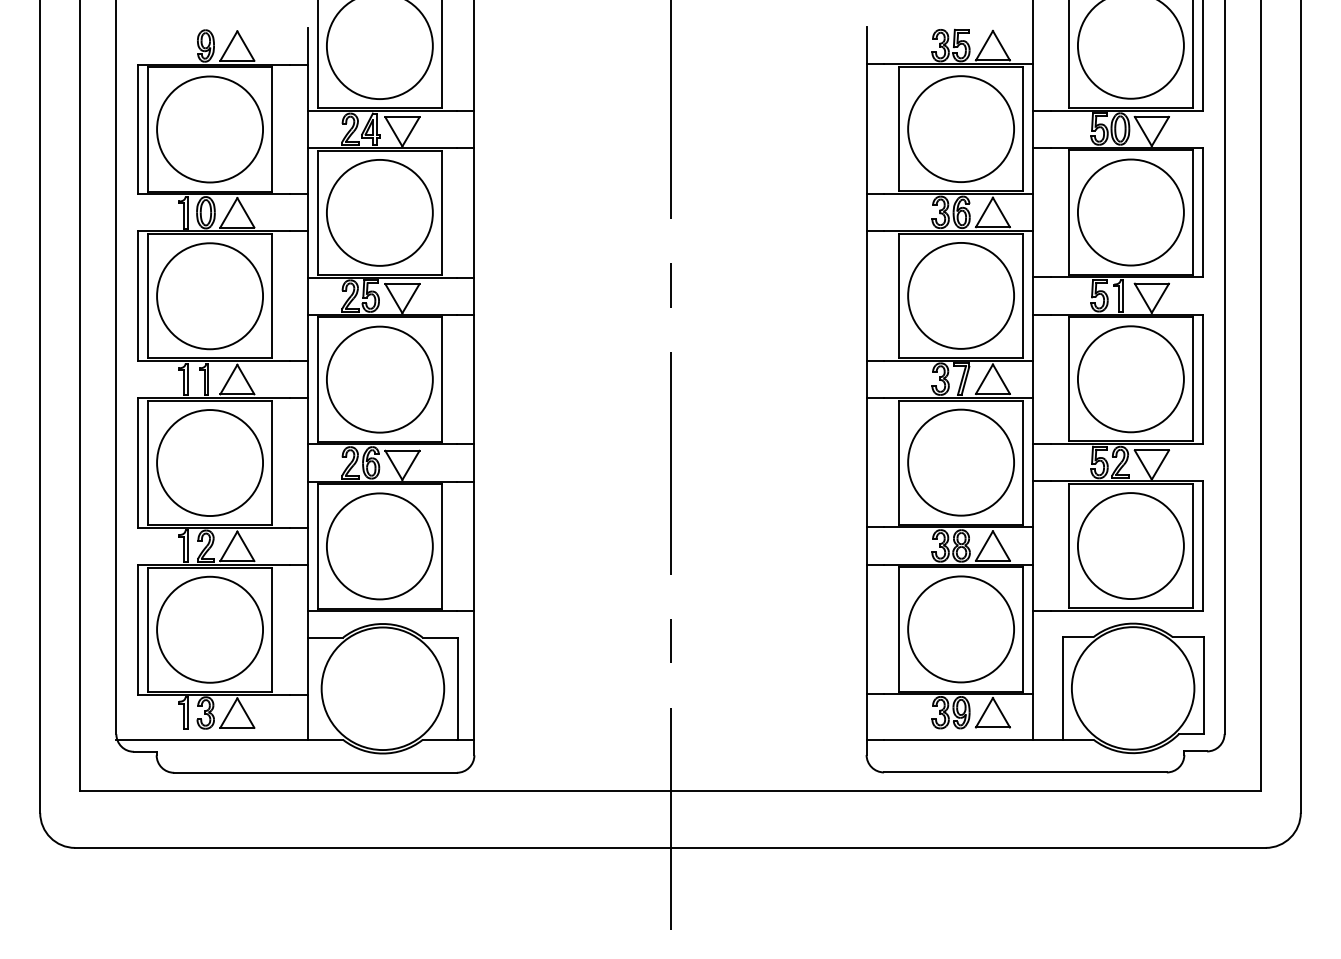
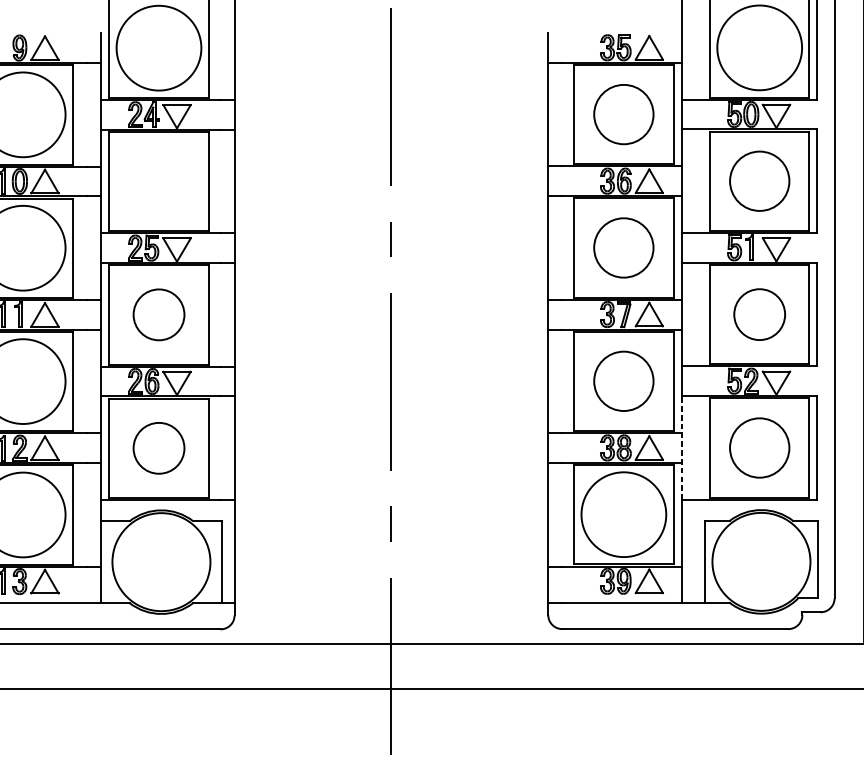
circle: (961, 129) -> (624, 114), size x0.7
circle: (379, 212) -> (158, 181), removed
circle: (1130, 212) -> (759, 181), size x0.7
circle: (960, 295) -> (623, 247), size x0.7
circle: (379, 379) -> (158, 314), size x0.6
circle: (1130, 379) -> (759, 314), size x0.6
circle: (961, 462) -> (624, 381), size x0.7
circle: (379, 546) -> (158, 448), size x0.6
line: (1033, 546) -> (681, 448), solid -> dashed
circle: (1130, 546) -> (759, 448), size x0.7

